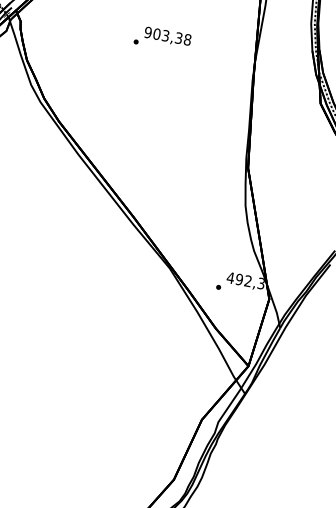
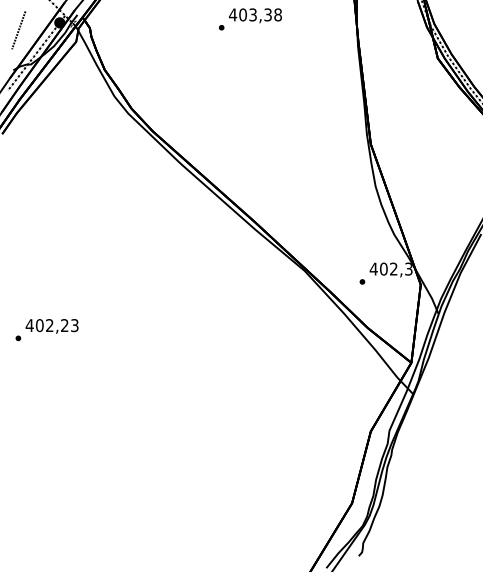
text: (147, 32) -> (232, 14), 903,38 -> 403,38
text: (239, 279) -> (383, 268), 492,3 -> 402,3

